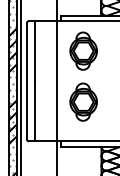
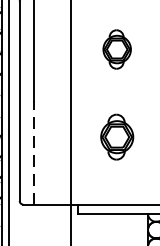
part: (83, 50) -> (117, 48), size x0.6
part: (83, 101) -> (117, 136), size x0.7
line: (35, 110) -> (34, 151), solid -> dashed

